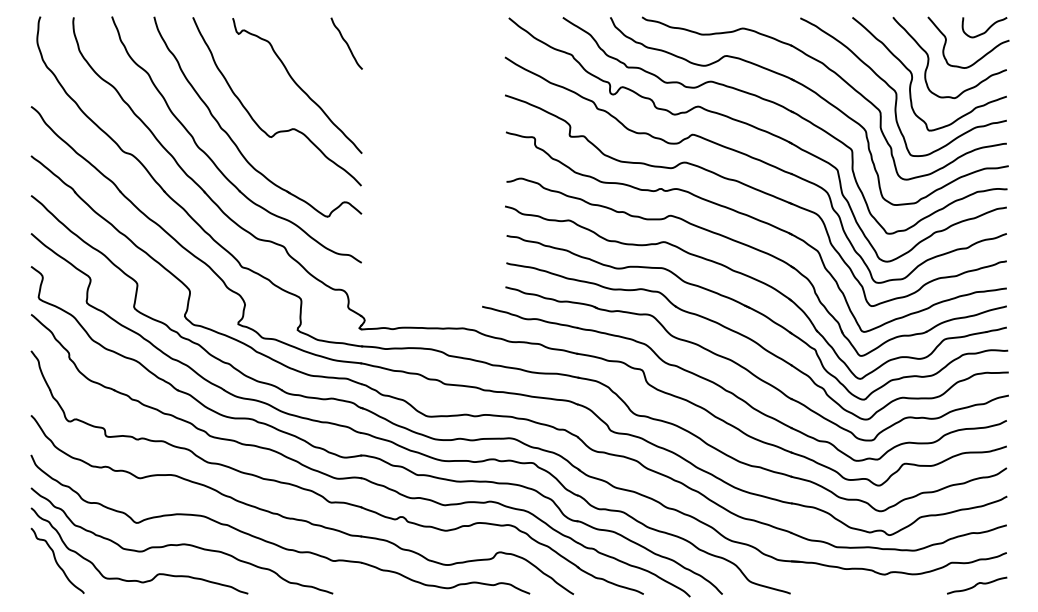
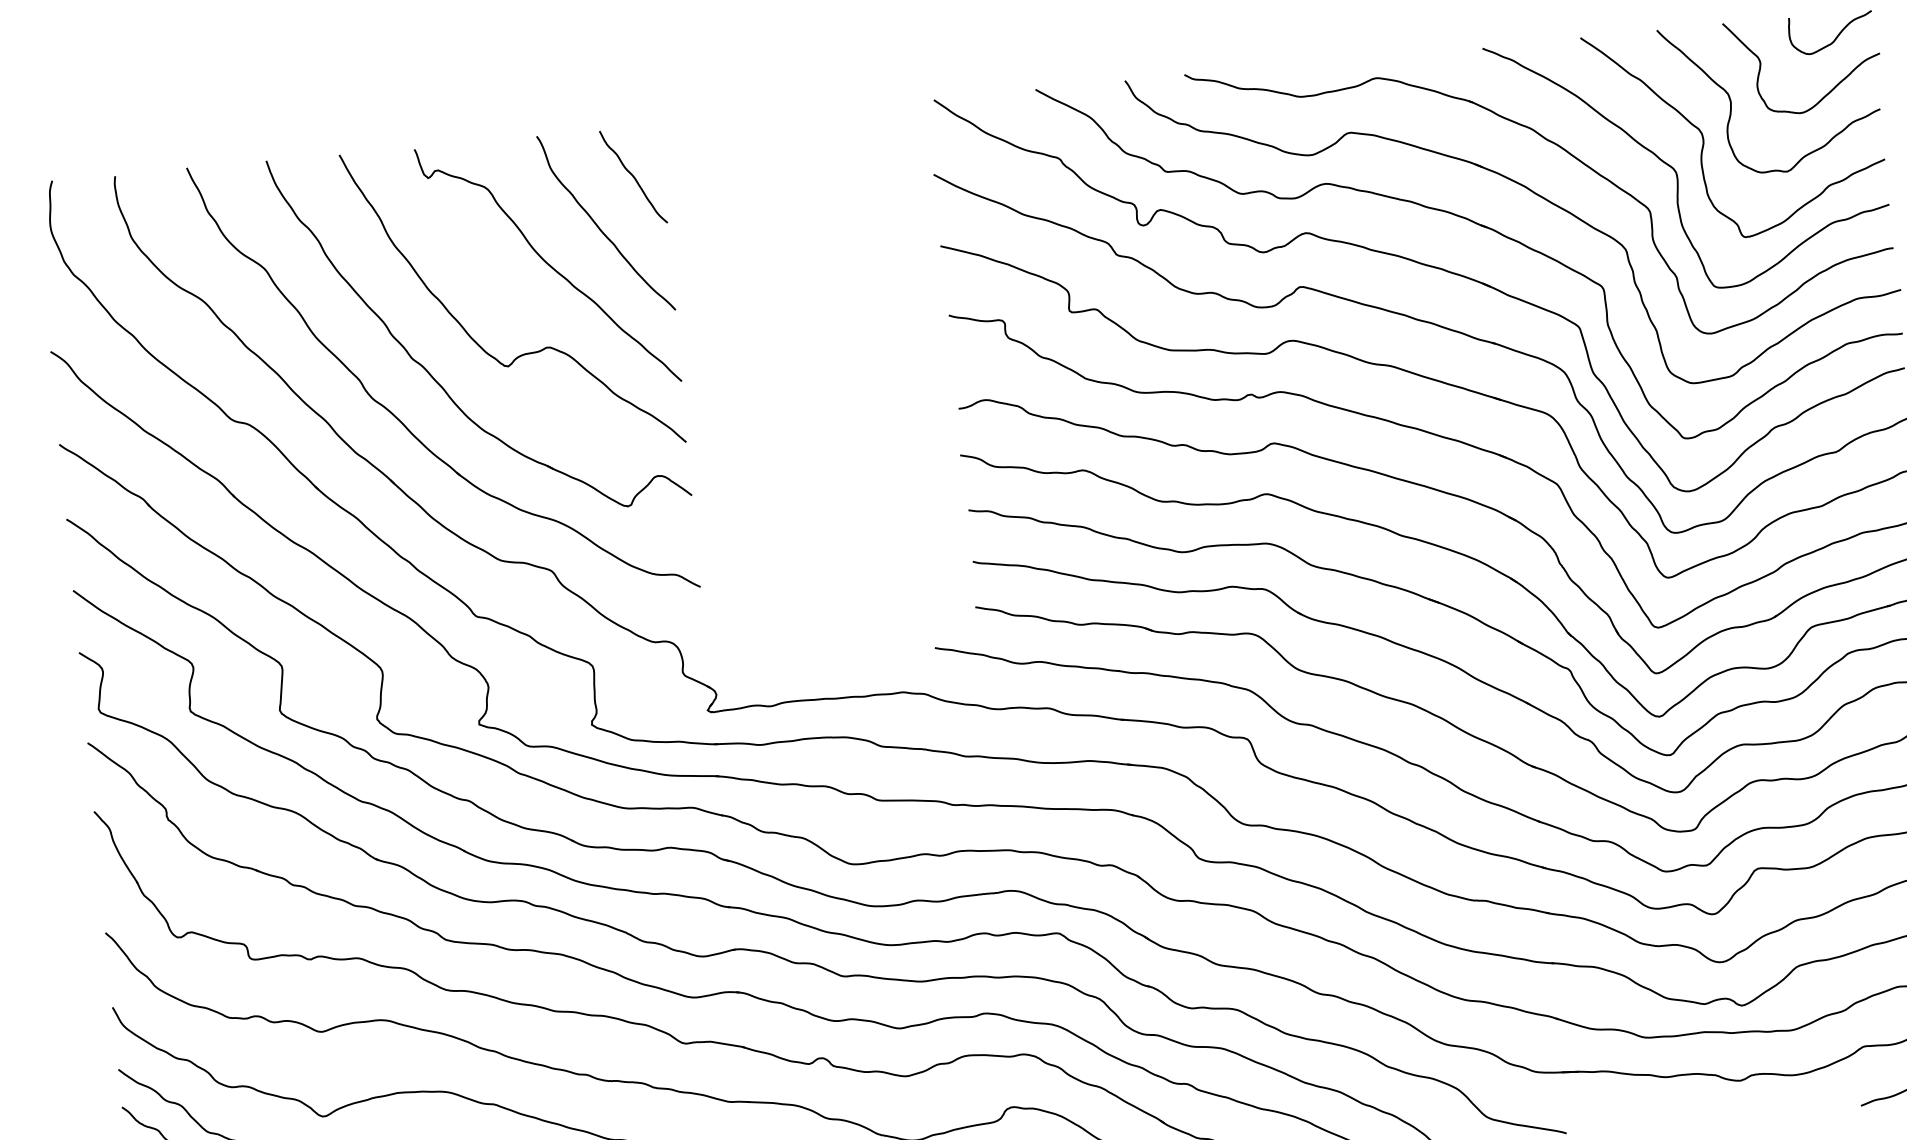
curve: (327, 68) -> (601, 227), added

